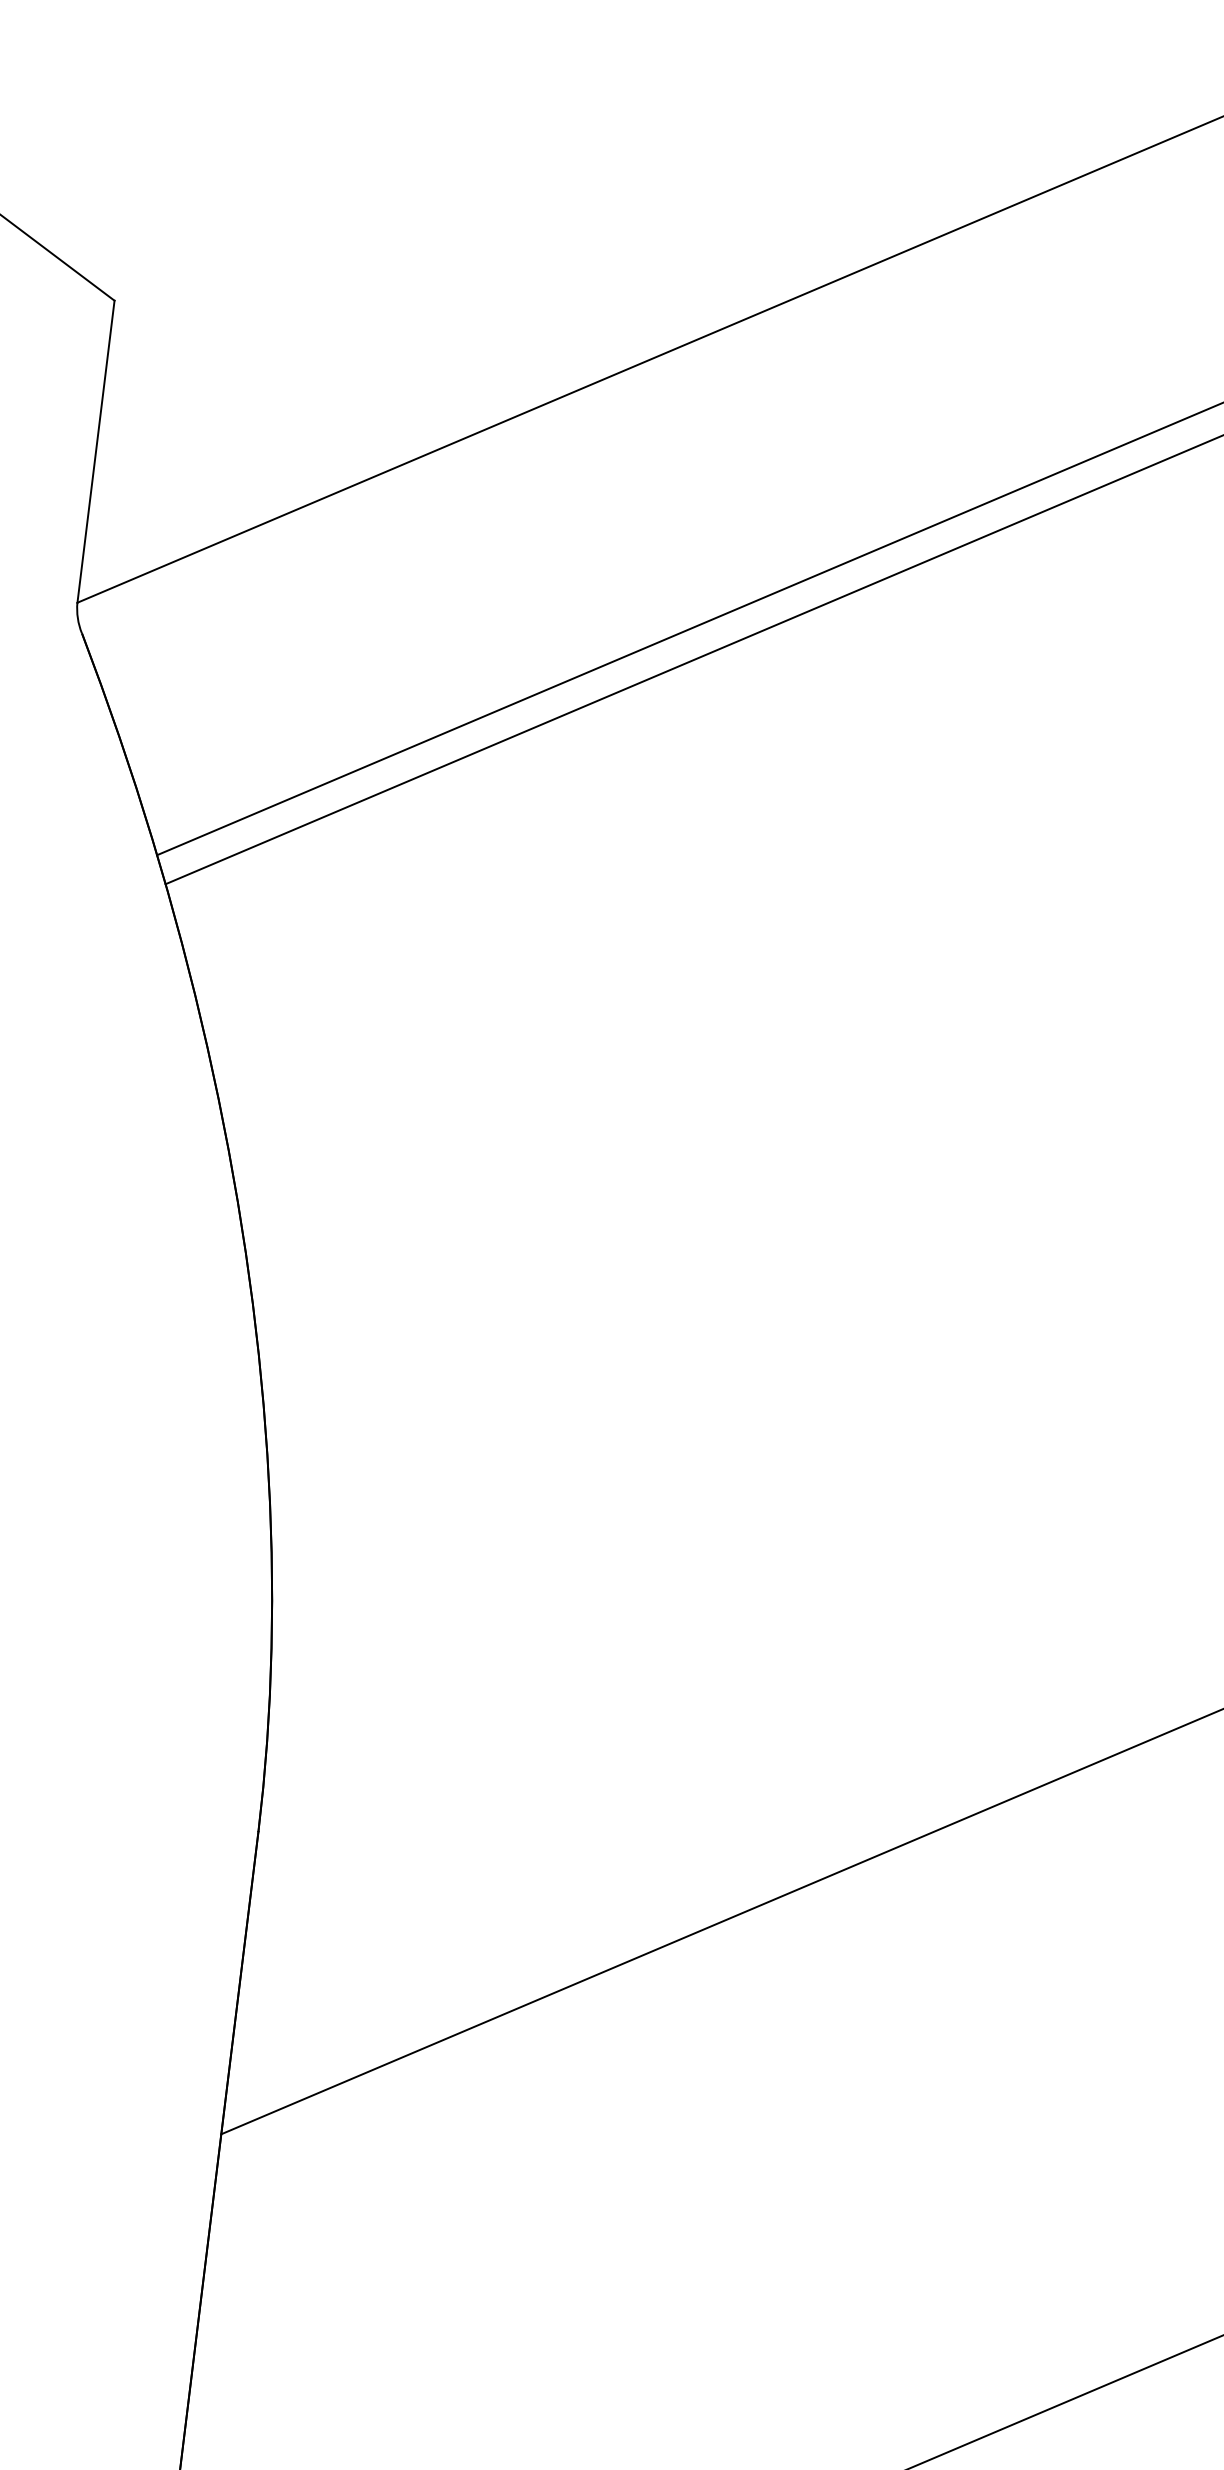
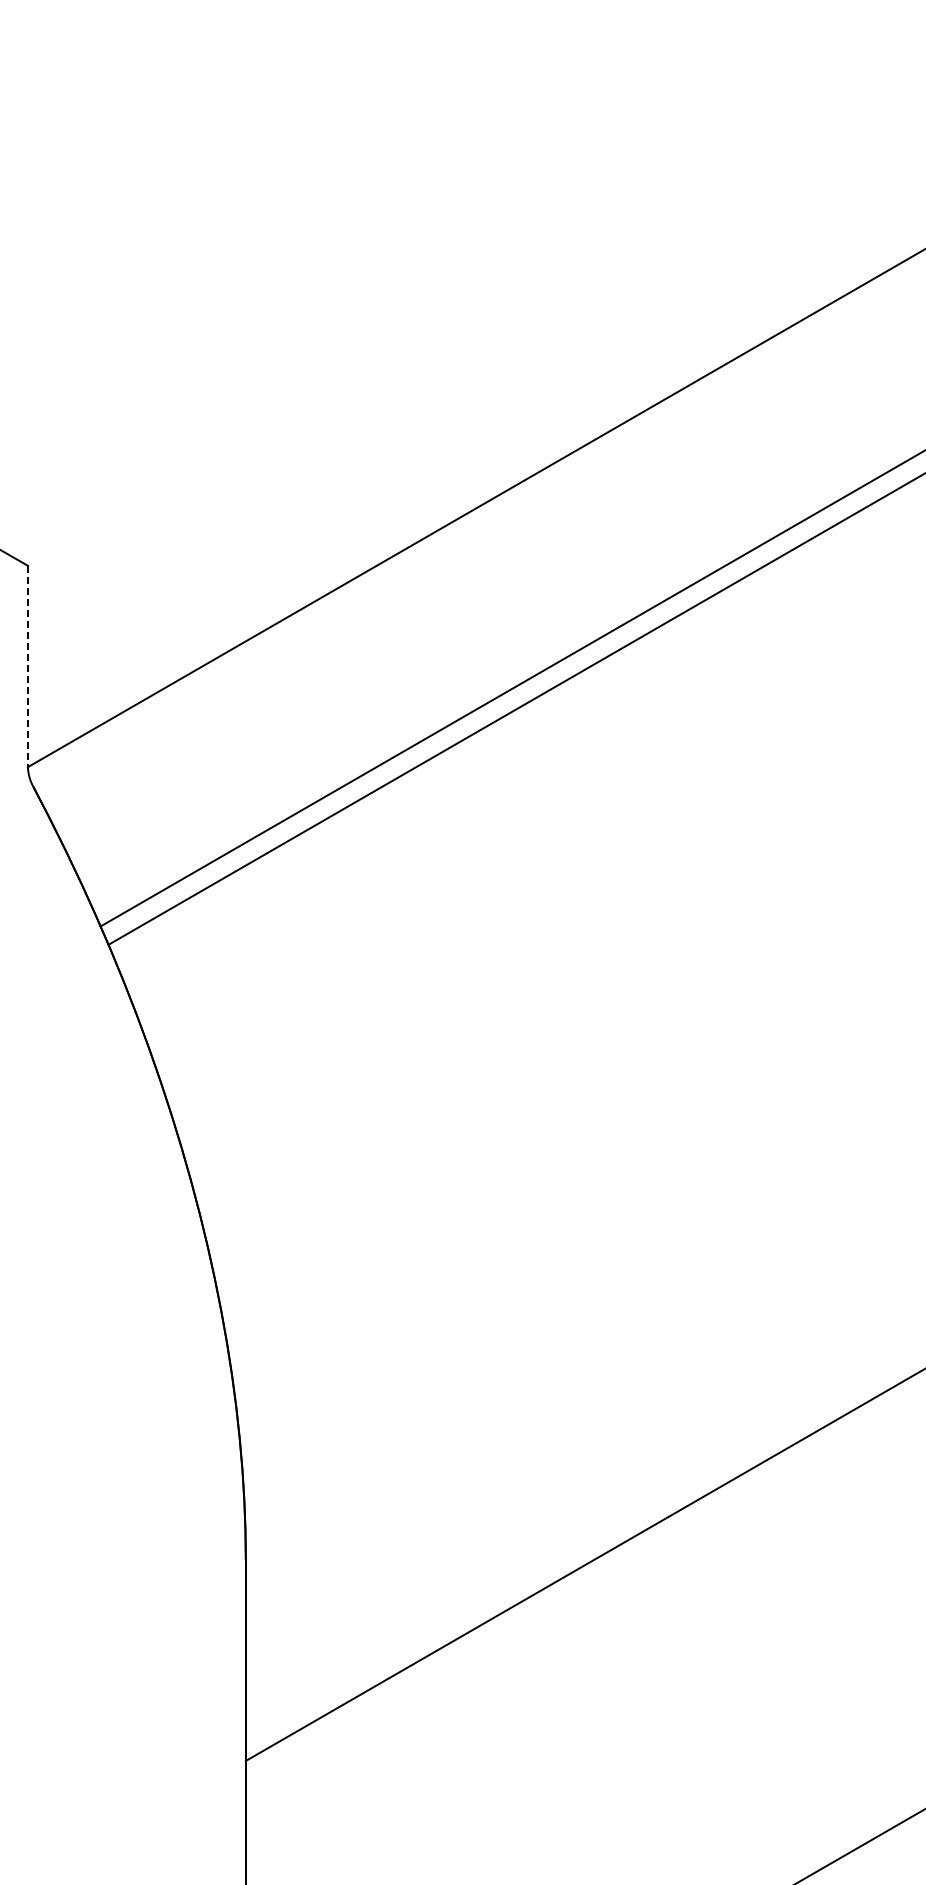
line: (95, 451) -> (27, 666), solid -> dashed

